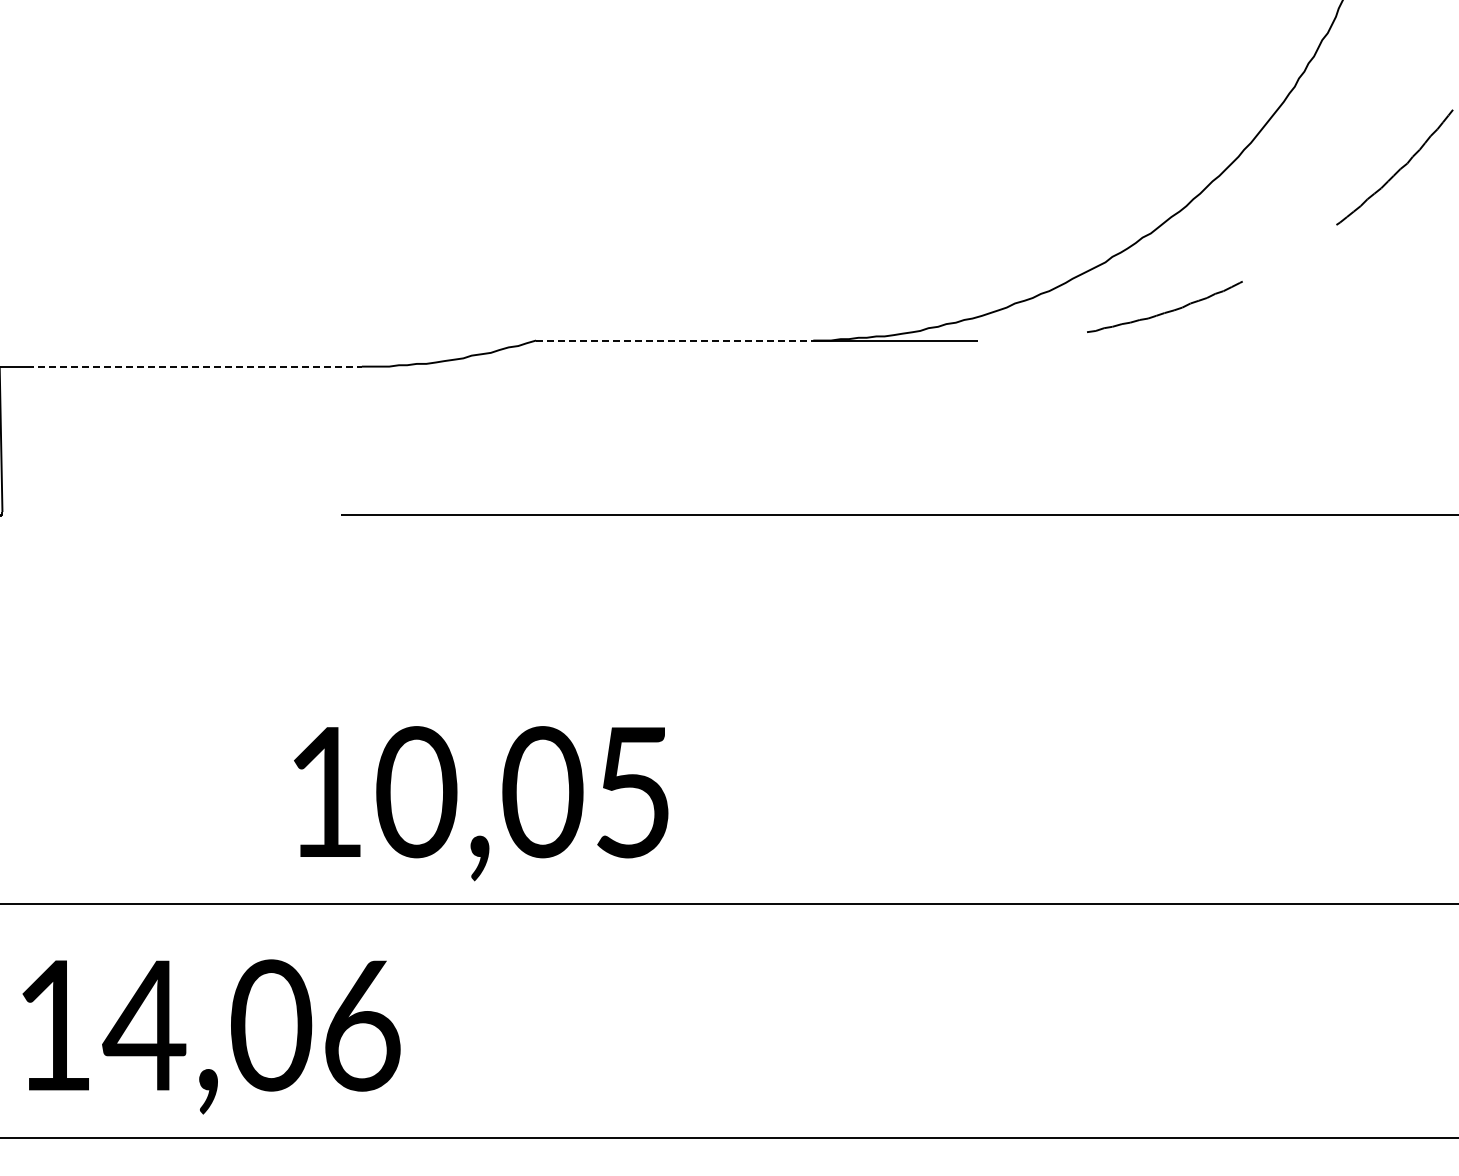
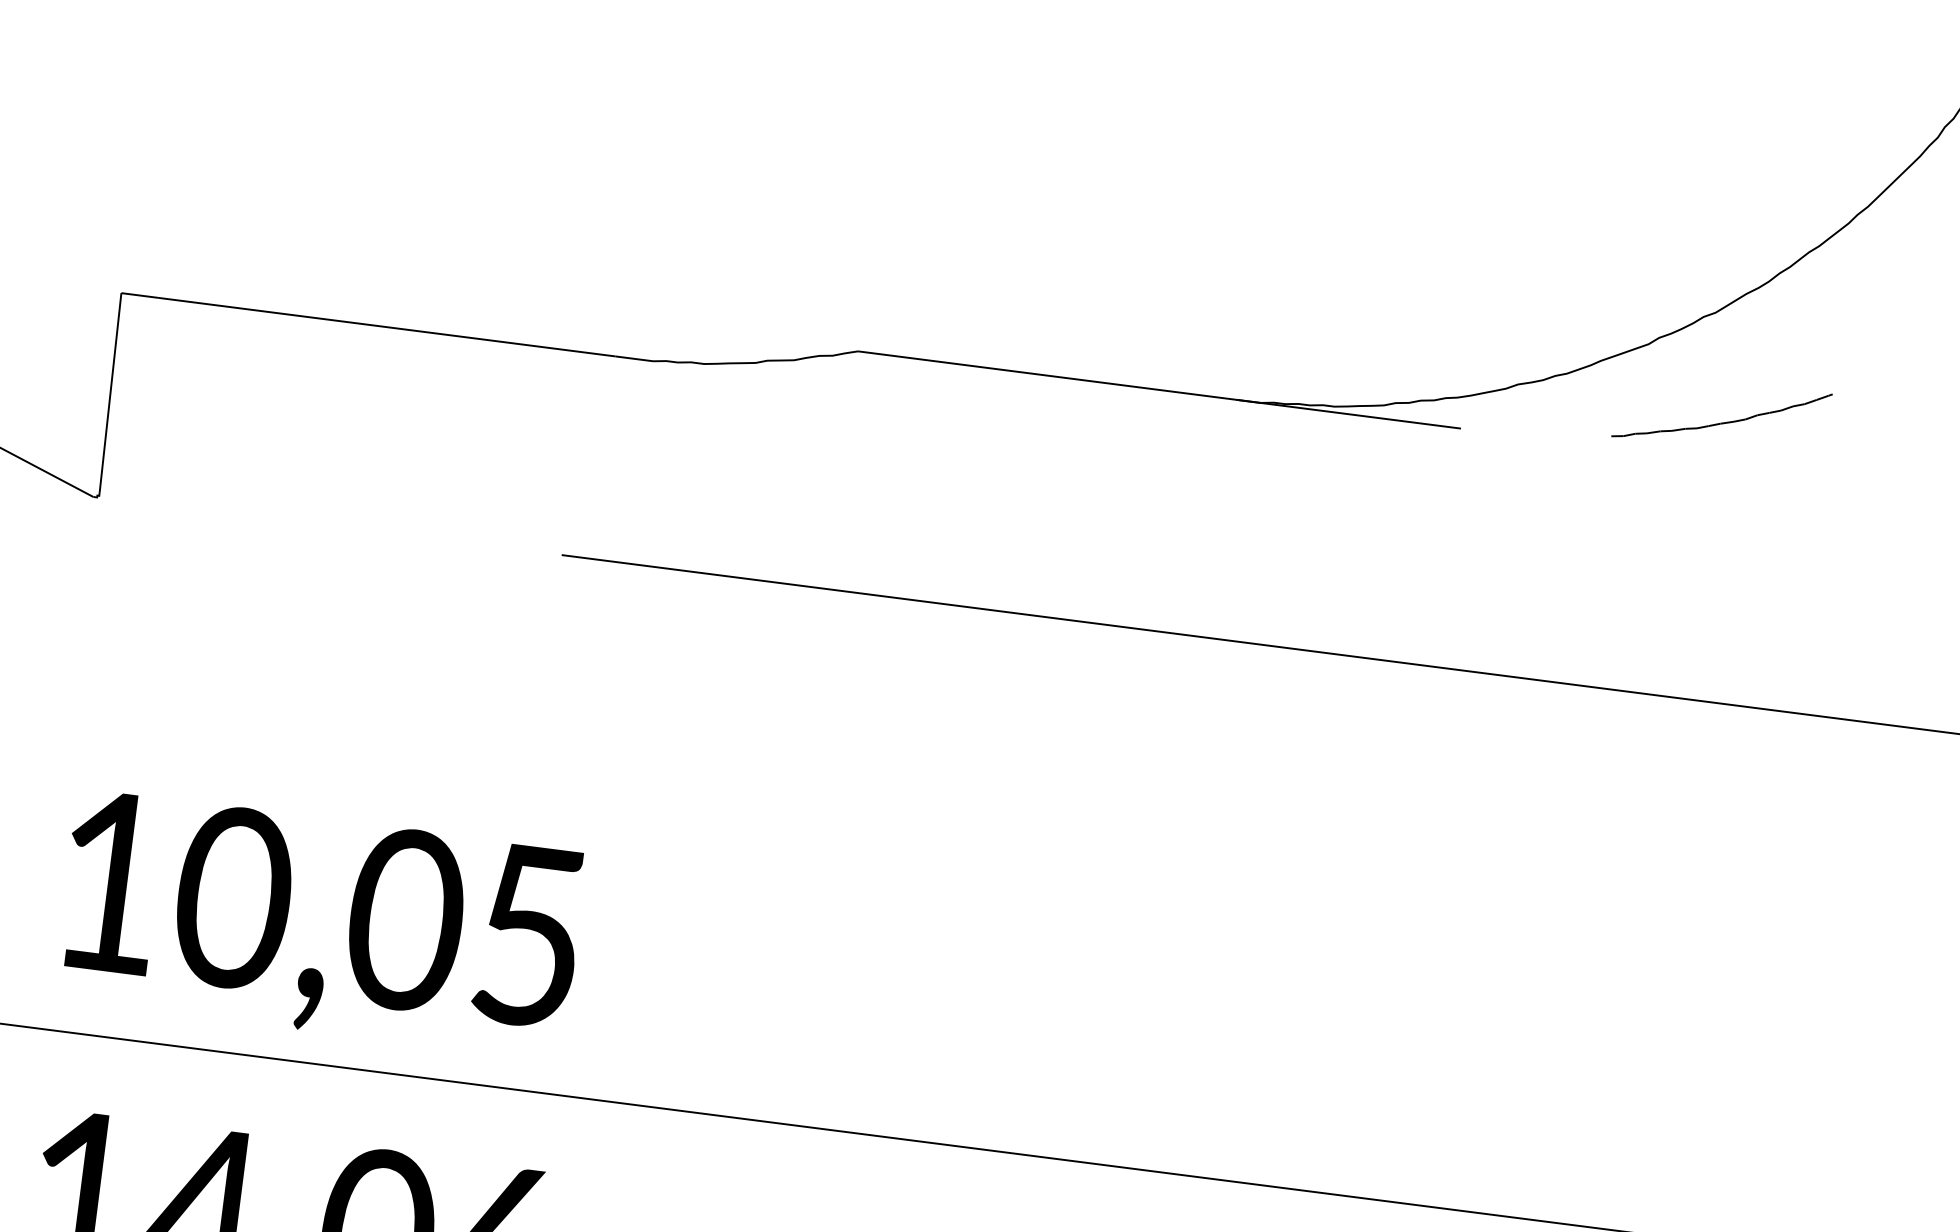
line: (674, 340) -> (1046, 375), dashed -> solid
line: (195, 366) -> (388, 327), dashed -> solid
text: (481, 803) -> (320, 924), moved

